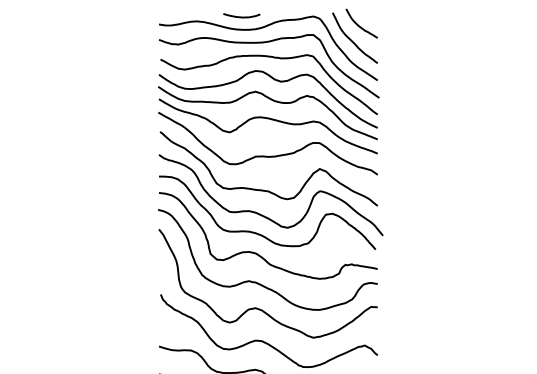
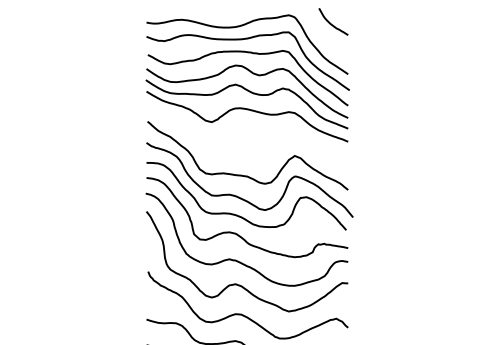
curve: (241, 16) -> (222, 15), removed
curve: (352, 39) -> (324, 36), removed
curve: (267, 155) -> (246, 143), removed

